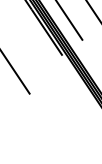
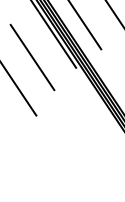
line: (26, 46) -> (32, 57), added

